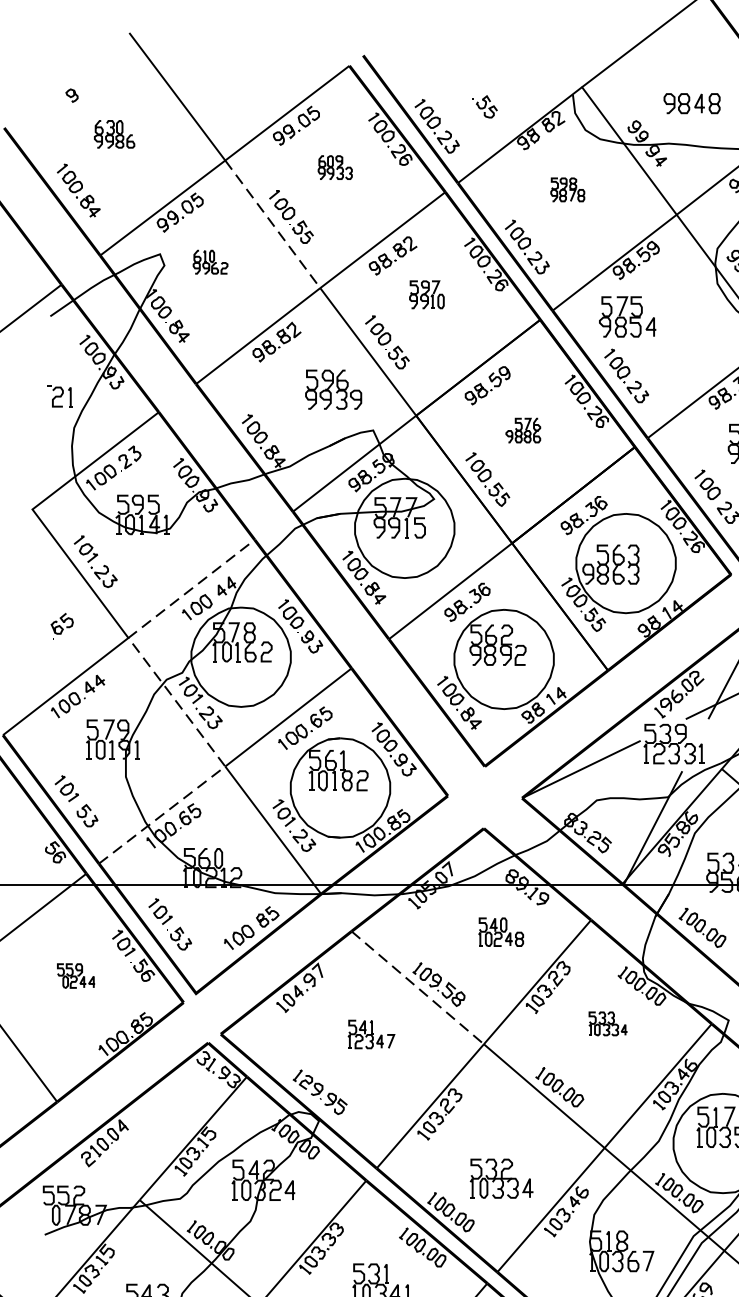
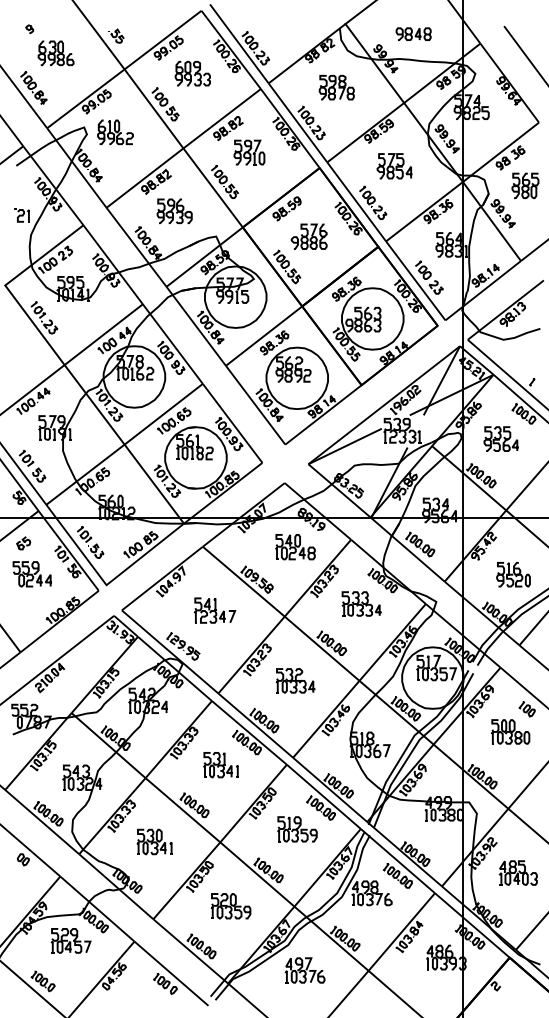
part: (485, 105) -> (116, 35), moved
part: (113, 133) -> (55, 52), size x1.43
part: (334, 167) -> (192, 73), size x1.67
part: (567, 189) -> (336, 87), size x1.67
line: (273, 225) -> (154, 109), dashed -> solid
part: (210, 262) -> (115, 132), size x1.67
part: (426, 294) -> (249, 152), size x1.43
part: (627, 317) -> (394, 166), moved
part: (333, 389) -> (174, 211), moved
part: (522, 430) -> (308, 236), size x1.67
part: (61, 624) -> (23, 543), moved
line: (176, 701) -> (94, 404), dashed -> solid
part: (501, 932) -> (295, 547), size x1.43
part: (74, 976) -> (31, 574), size x1.67
line: (417, 987) -> (243, 581), dashed -> solid
part: (607, 1023) -> (361, 603), size x1.67
part: (372, 1034) -> (215, 610), size x1.43
part: (501, 1178) -> (295, 680), moved

